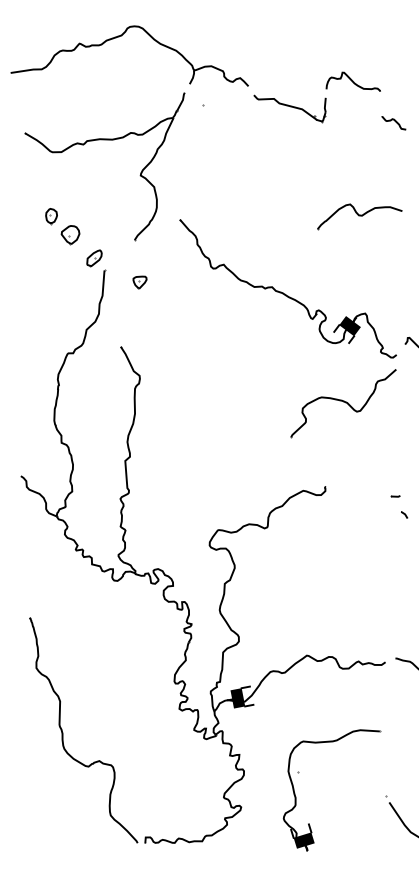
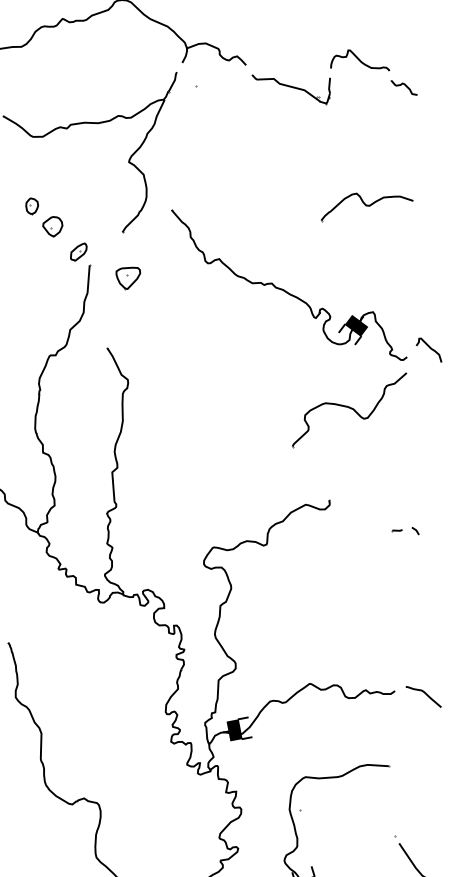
curve: (394, 121) -> (404, 86), moved
part: (139, 282) -> (127, 278), size x1.67
part: (395, 496) -> (397, 530), moved

